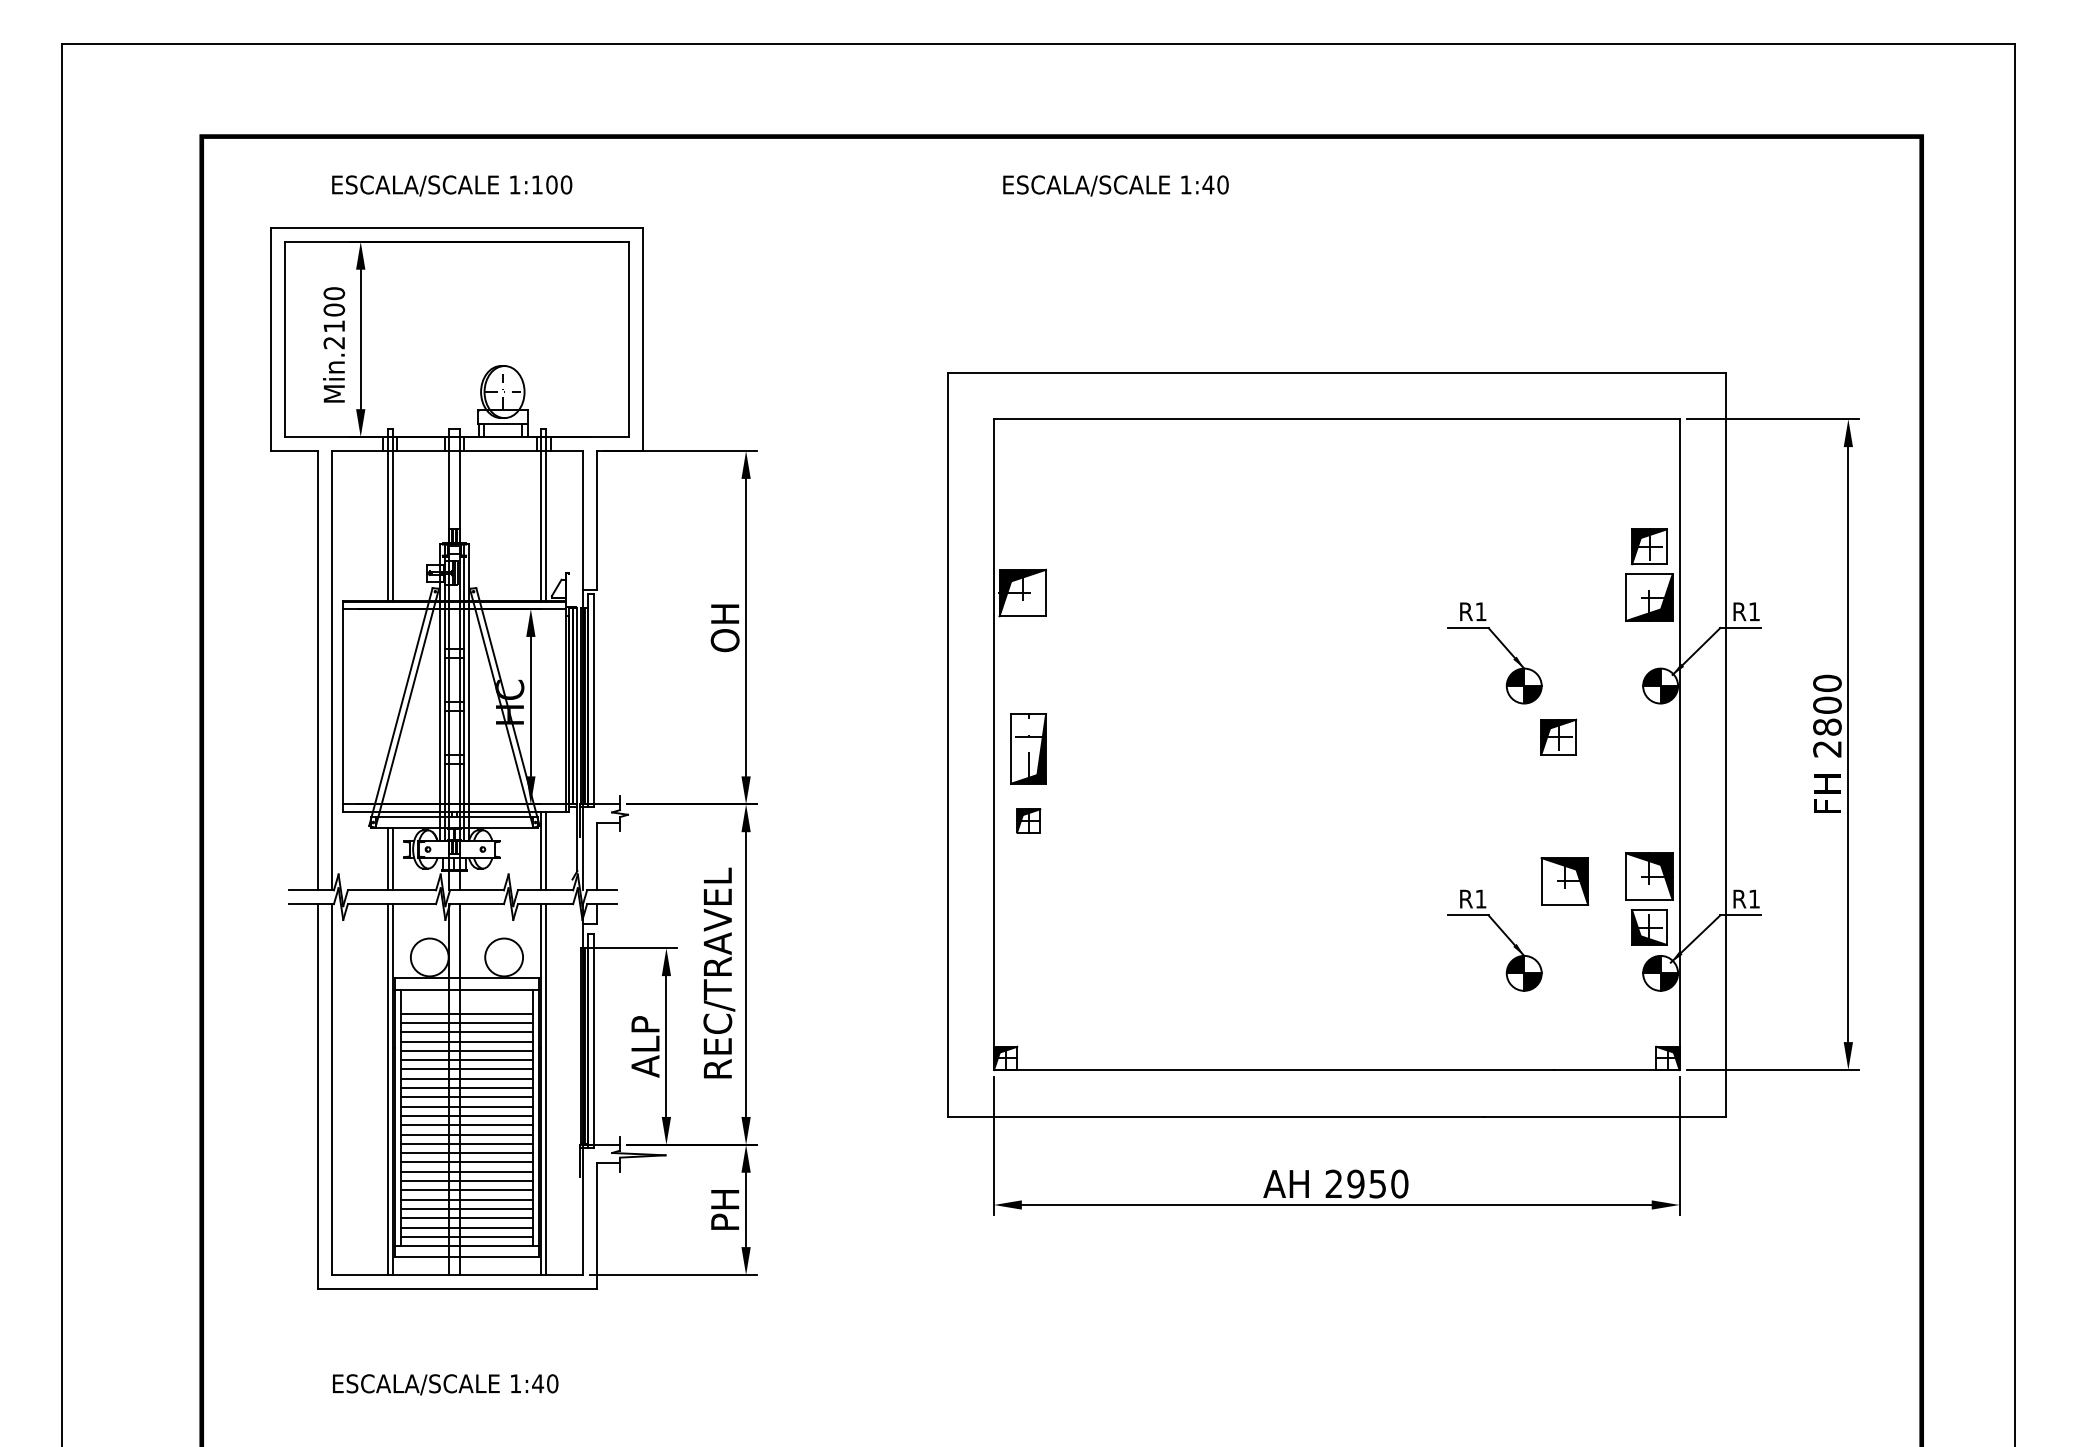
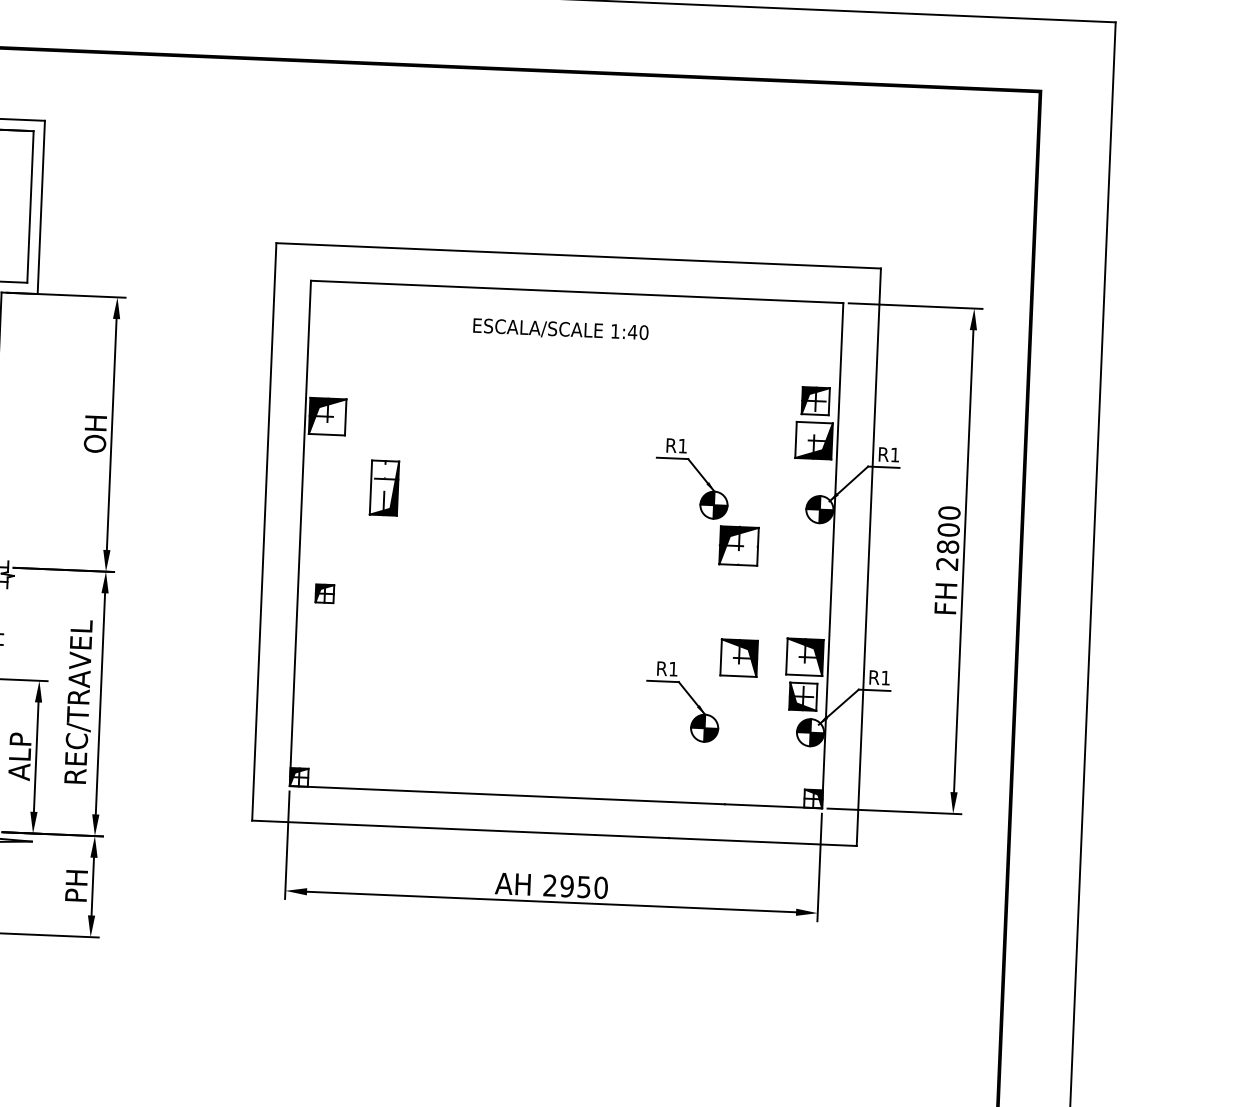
text: (1115, 185) -> (560, 329), moved
part: (1558, 736) -> (738, 545), size x1.4
part: (1028, 748) -> (384, 487), moved

